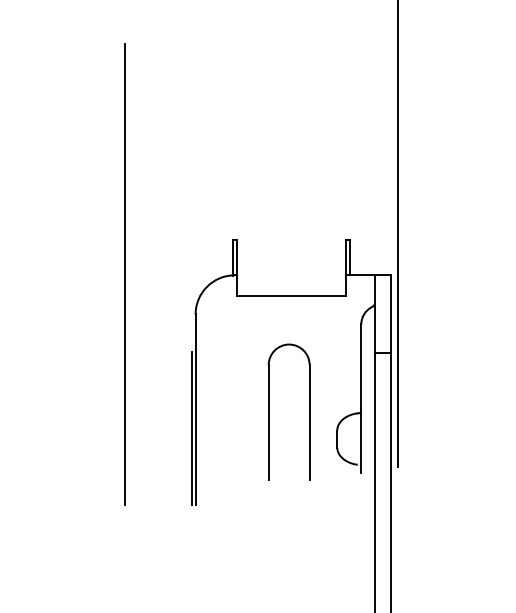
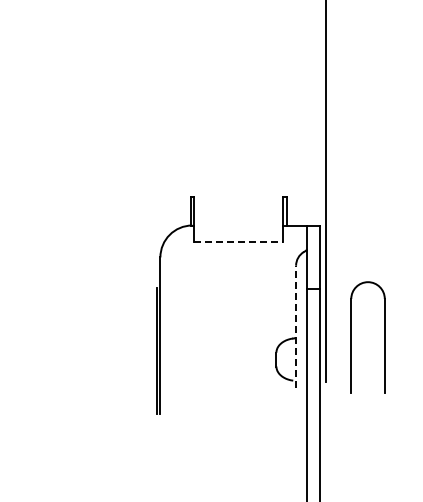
line: (124, 274) -> (102, 224), removed
line: (290, 296) -> (238, 242), solid -> dashed
line: (361, 398) -> (296, 326), solid -> dashed
part: (268, 412) -> (351, 337), moved

